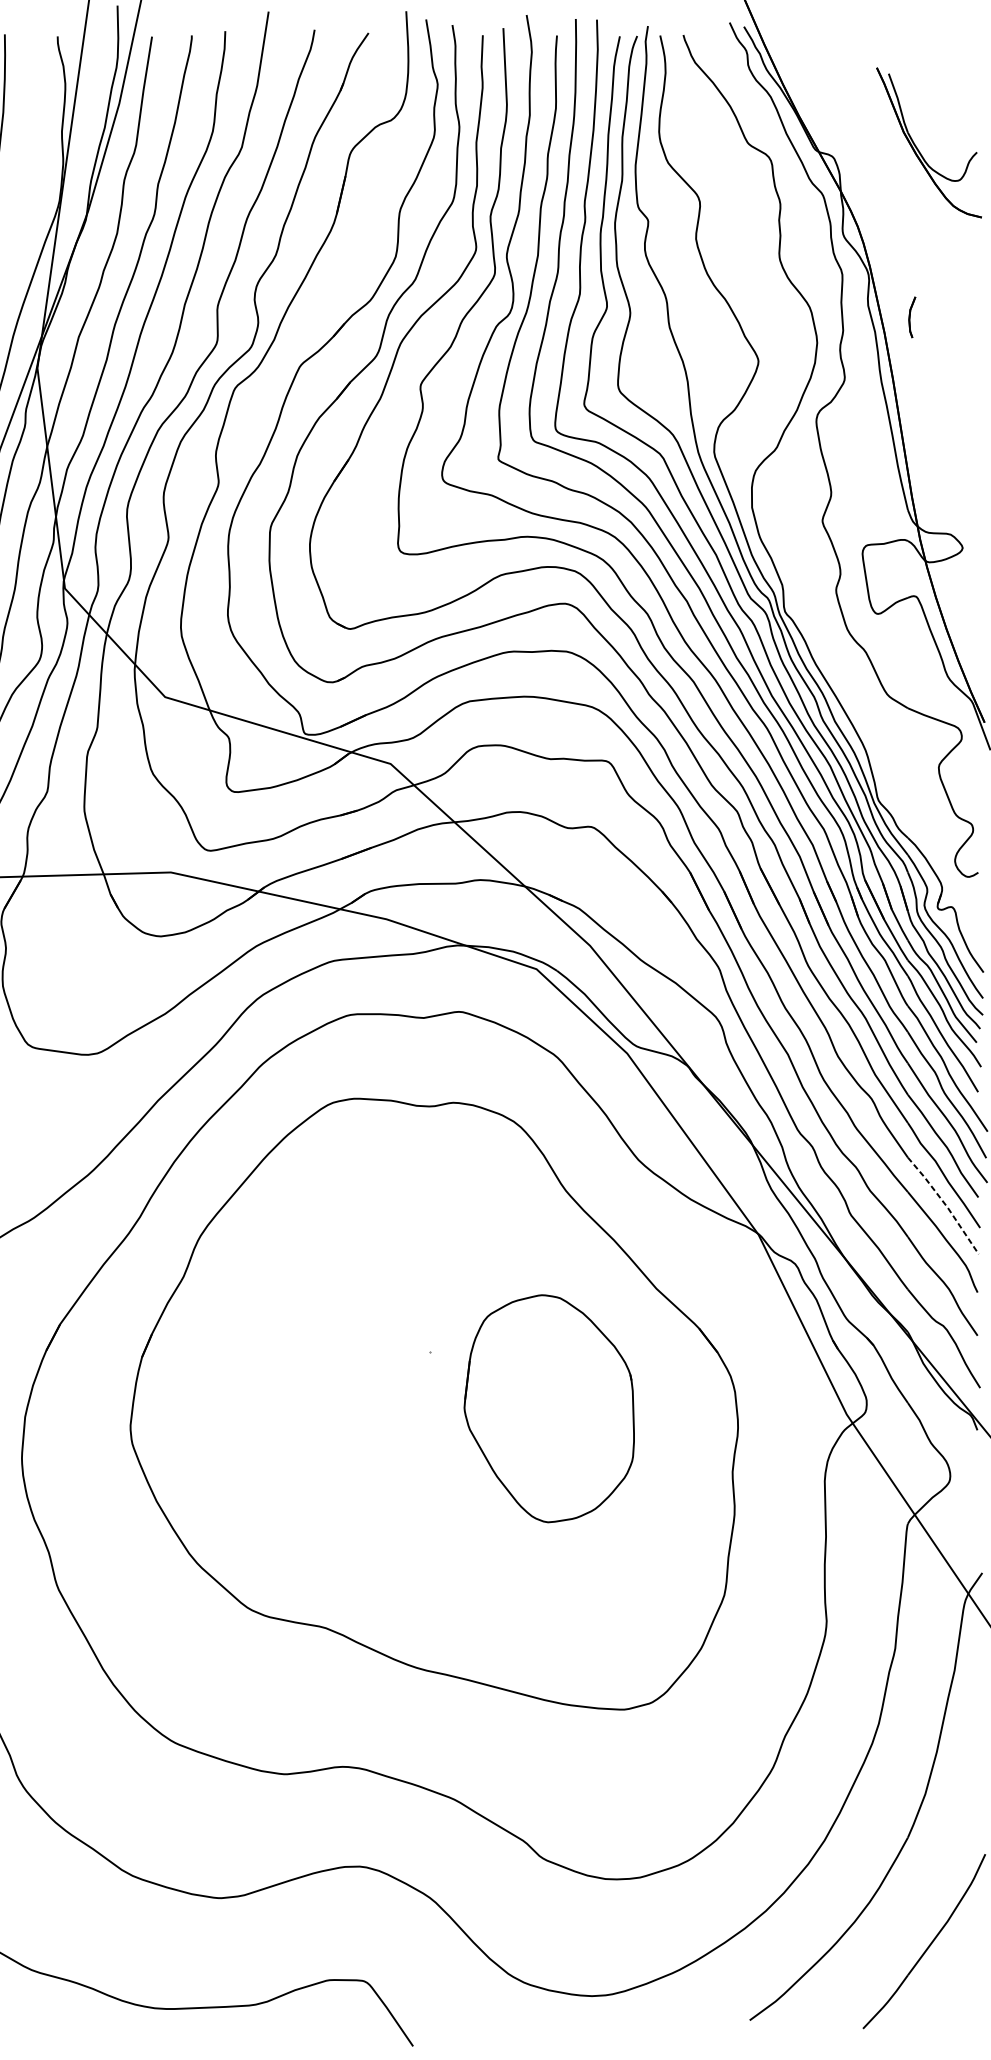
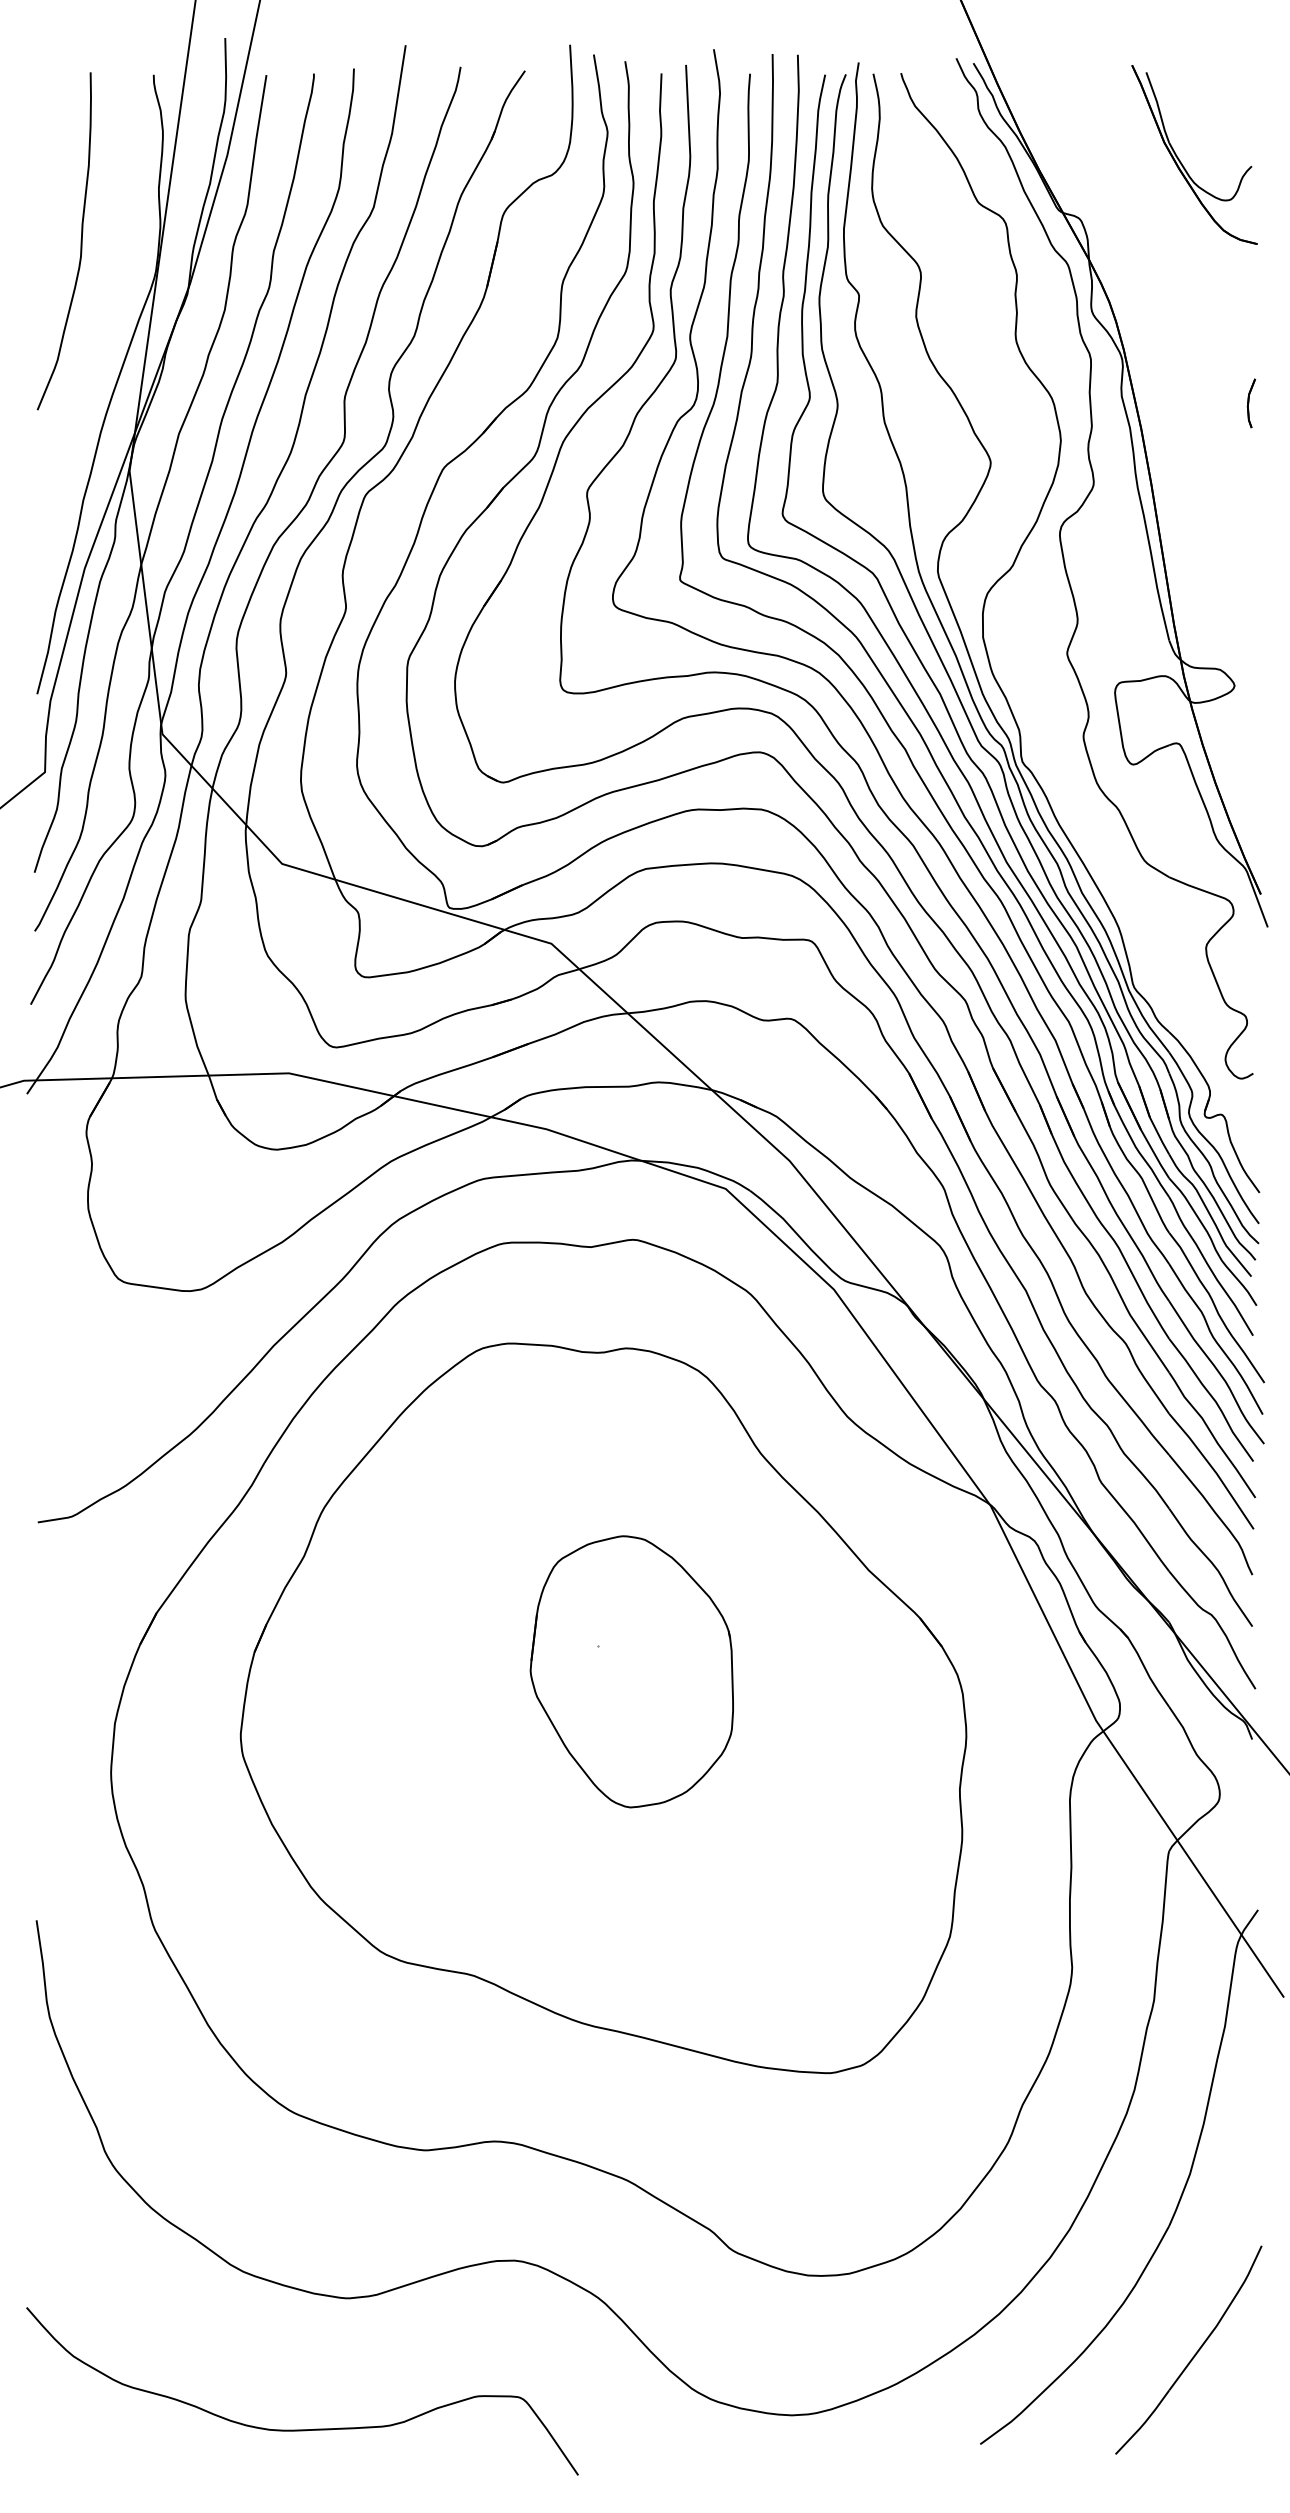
part: (919, 150) -> (1182, 163), moved
part: (911, 317) -> (1250, 403), moved
line: (945, 1204) -> (1213, 1469), dashed -> solid
part: (548, 1408) -> (631, 1671), moved

